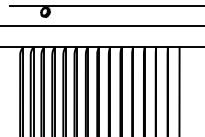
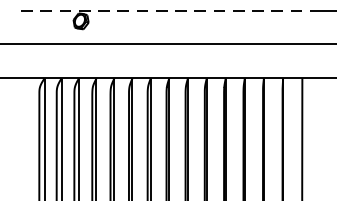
line: (97, 5) -> (166, 10), solid -> dashed

